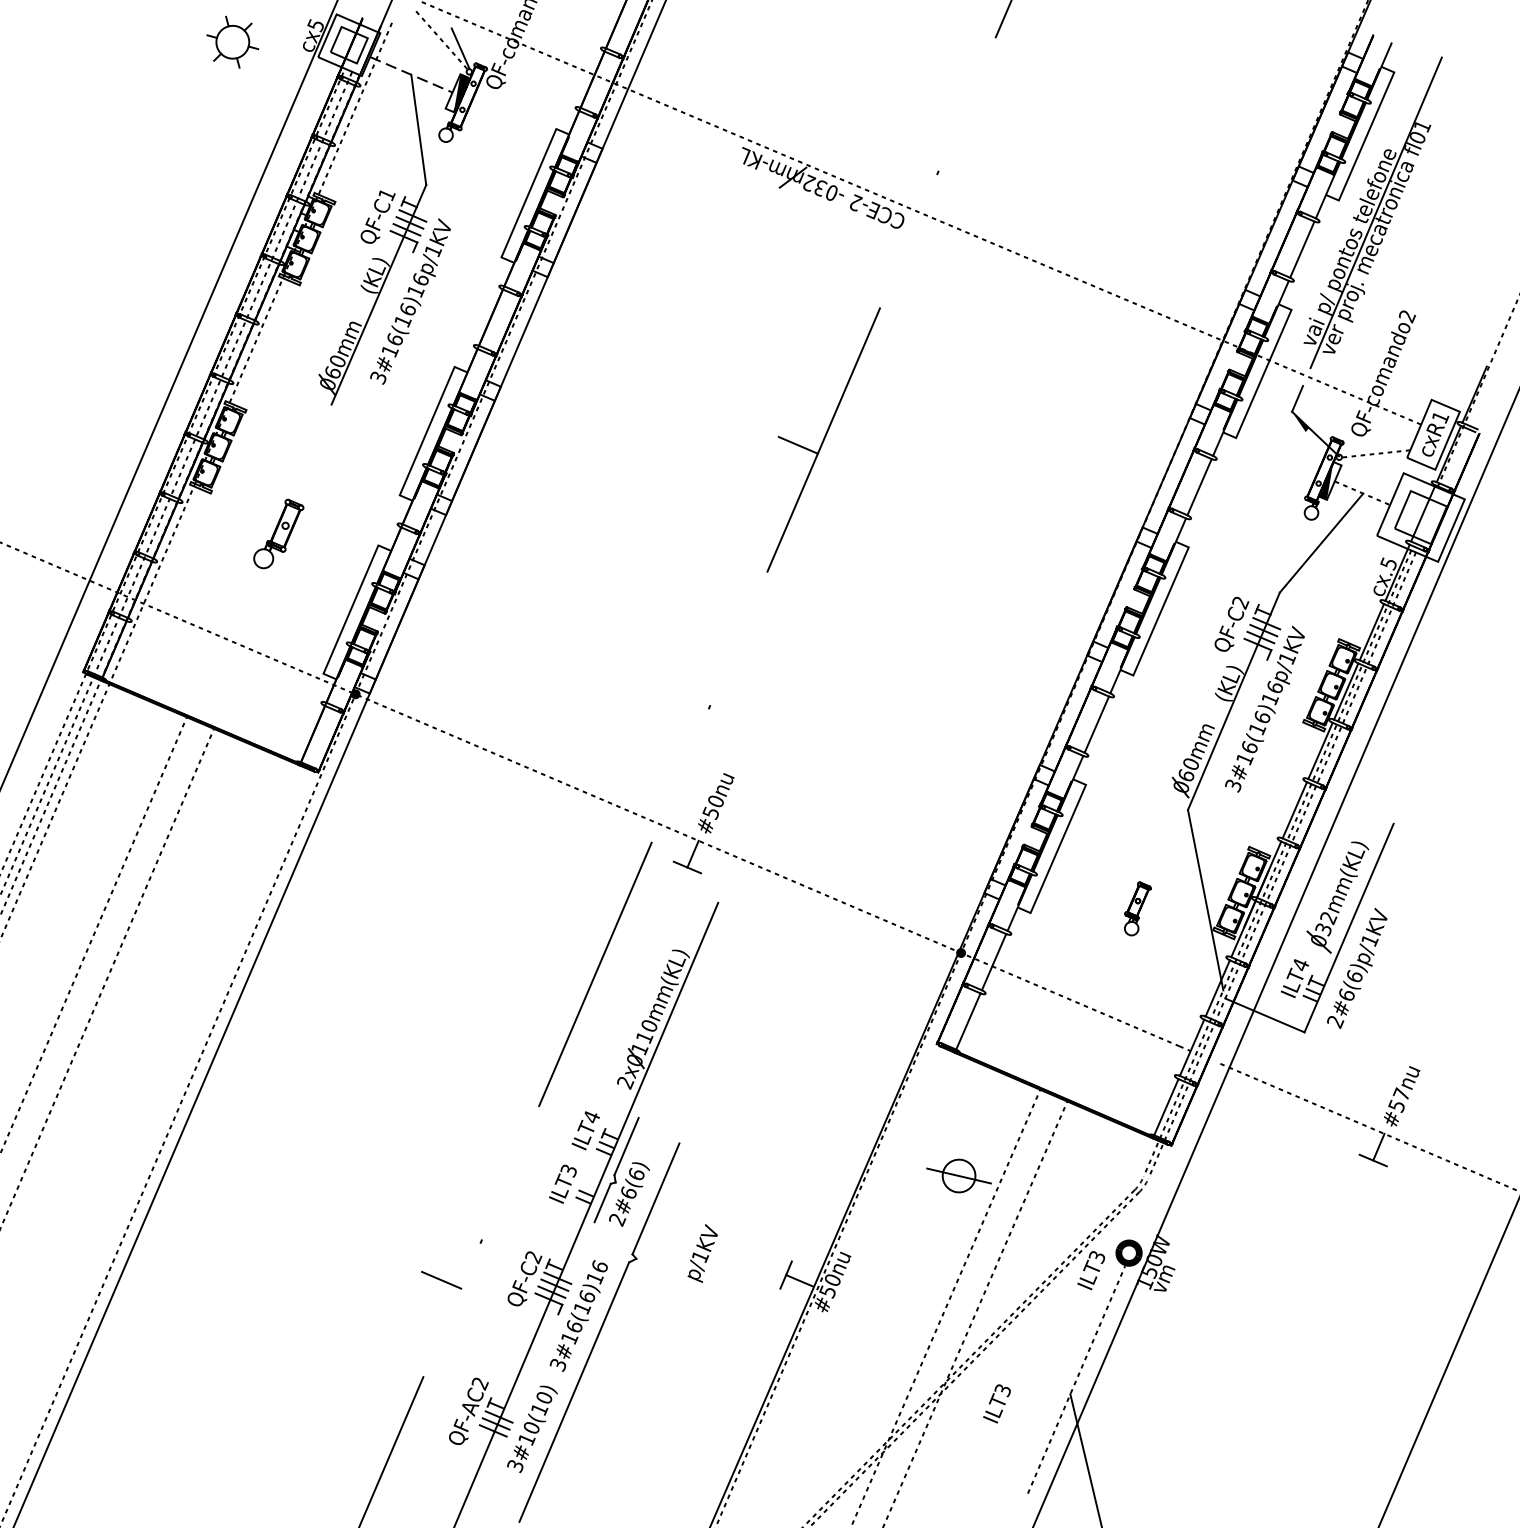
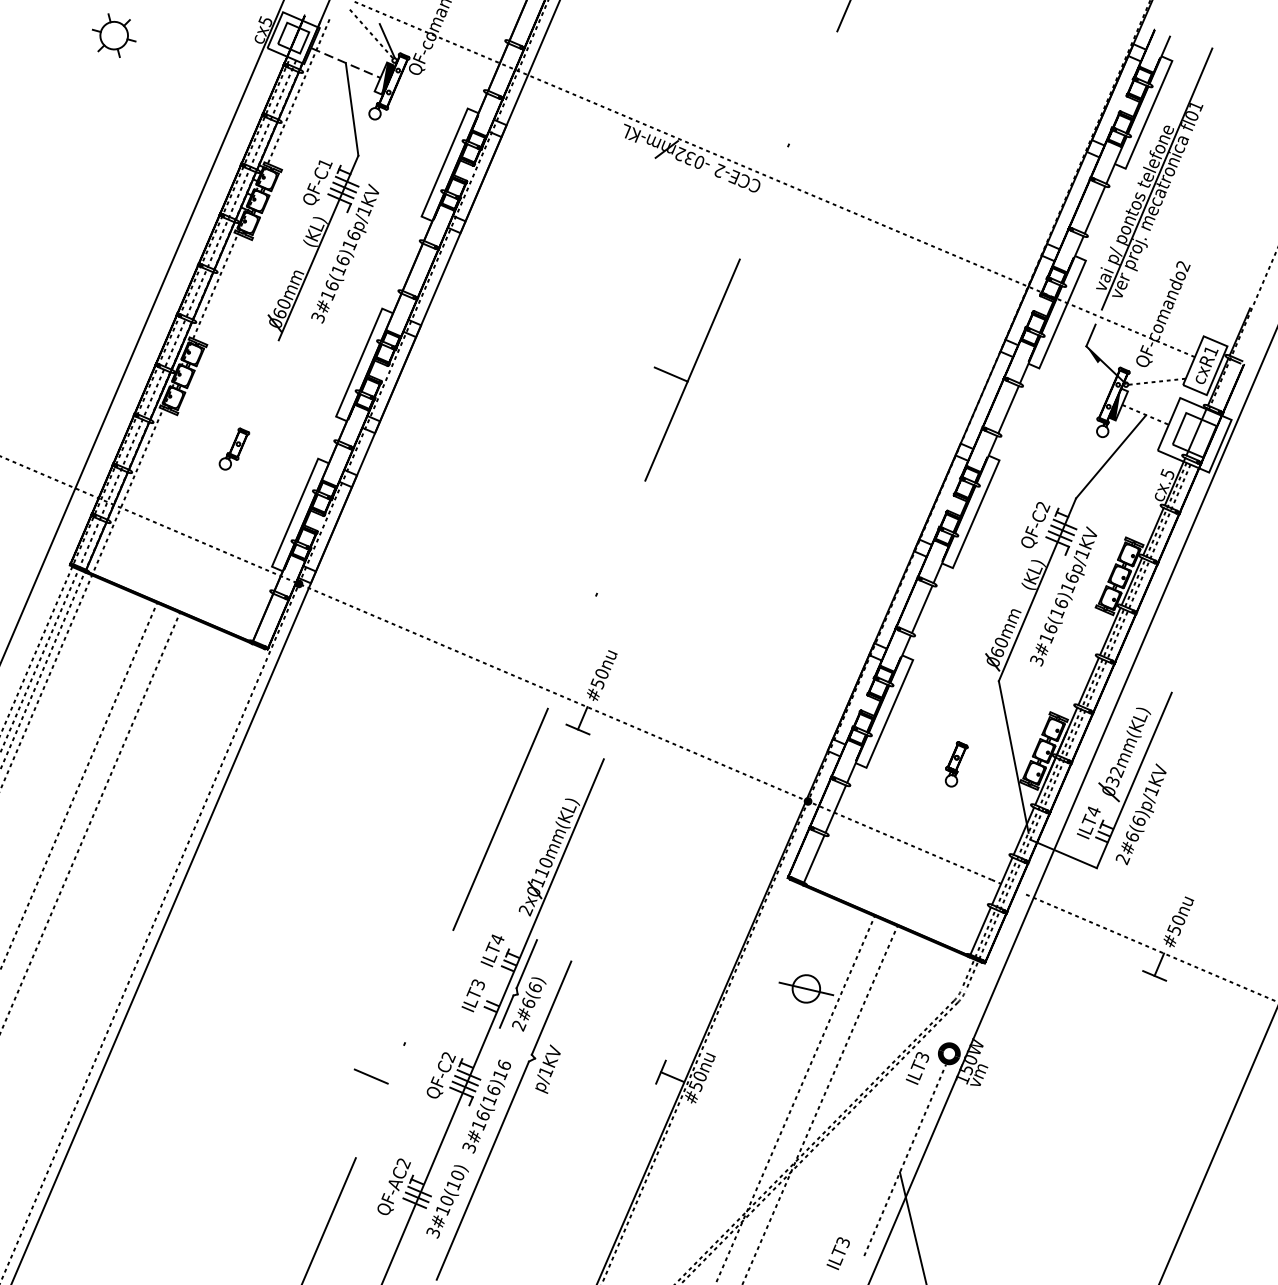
part: (232, 41) -> (113, 35), moved
part: (278, 533) -> (234, 448), size x0.71
text: (1400, 1093) -> (1177, 919), #57nu -> #50nu
text: (702, 1253) -> (547, 1069), moved
text: (996, 1403) -> (837, 1253), moved

